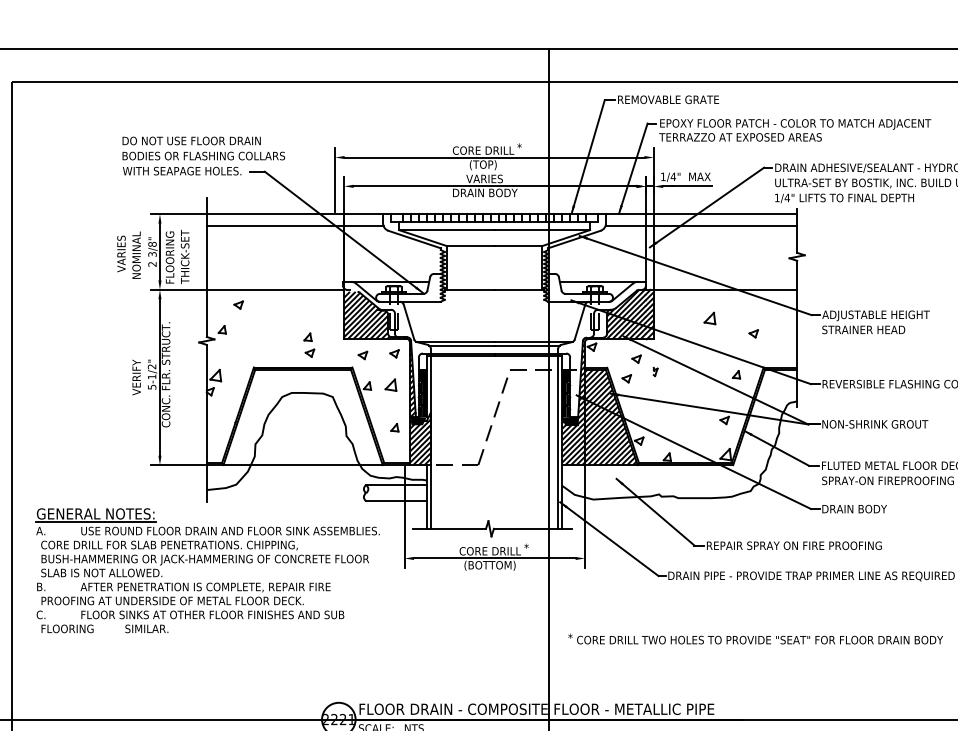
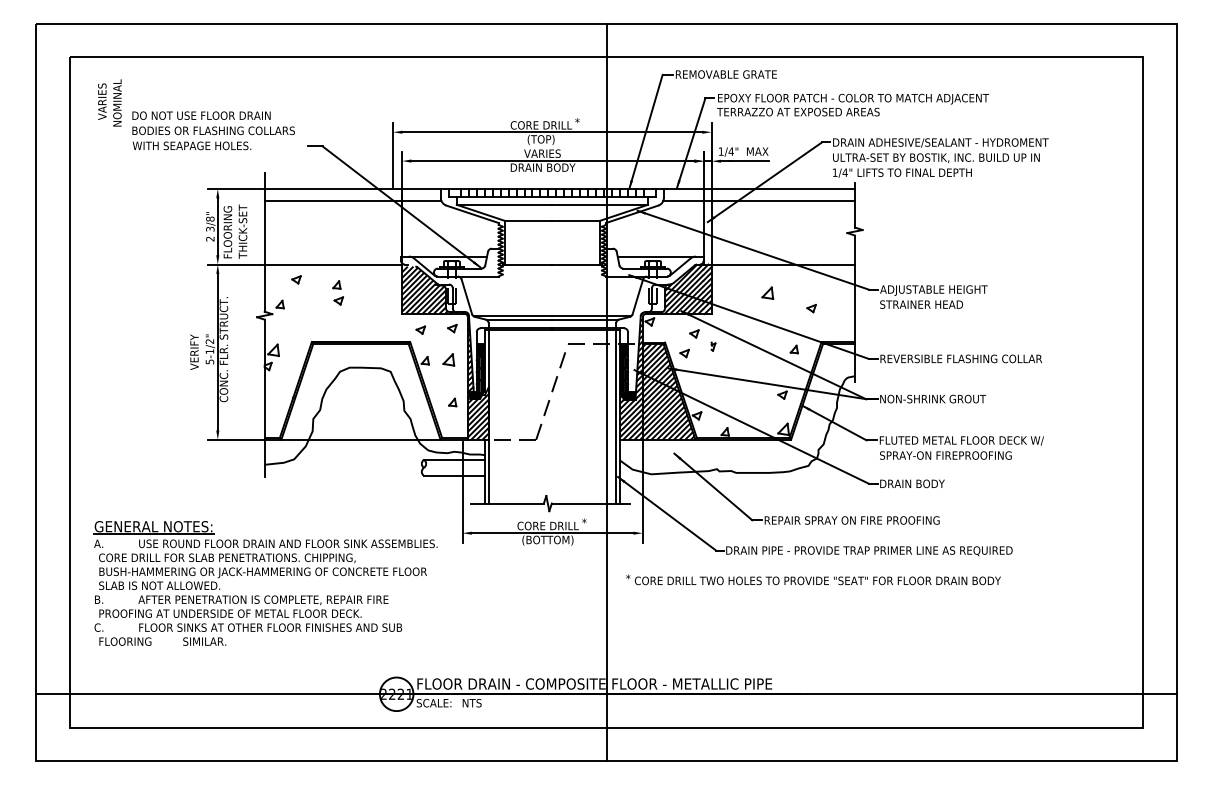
text: (203, 155) -> (213, 130), moved
text: (128, 254) -> (109, 102), moved
part: (309, 344) -> (338, 292), moved
part: (204, 562) -> (262, 575), moved
text: (755, 638) -> (813, 579), moved

